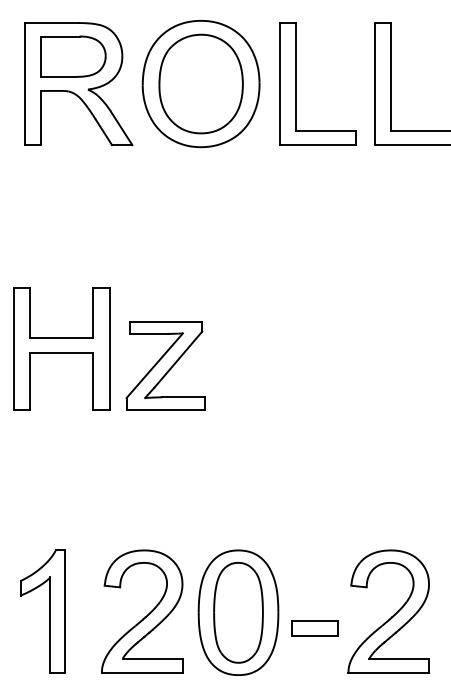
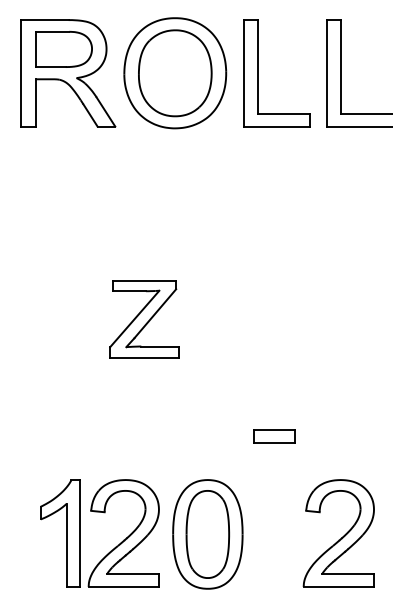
part: (61, 349) -> (53, 304), removed
part: (43, 611) -> (60, 533), moved
part: (314, 628) -> (274, 436), moved

